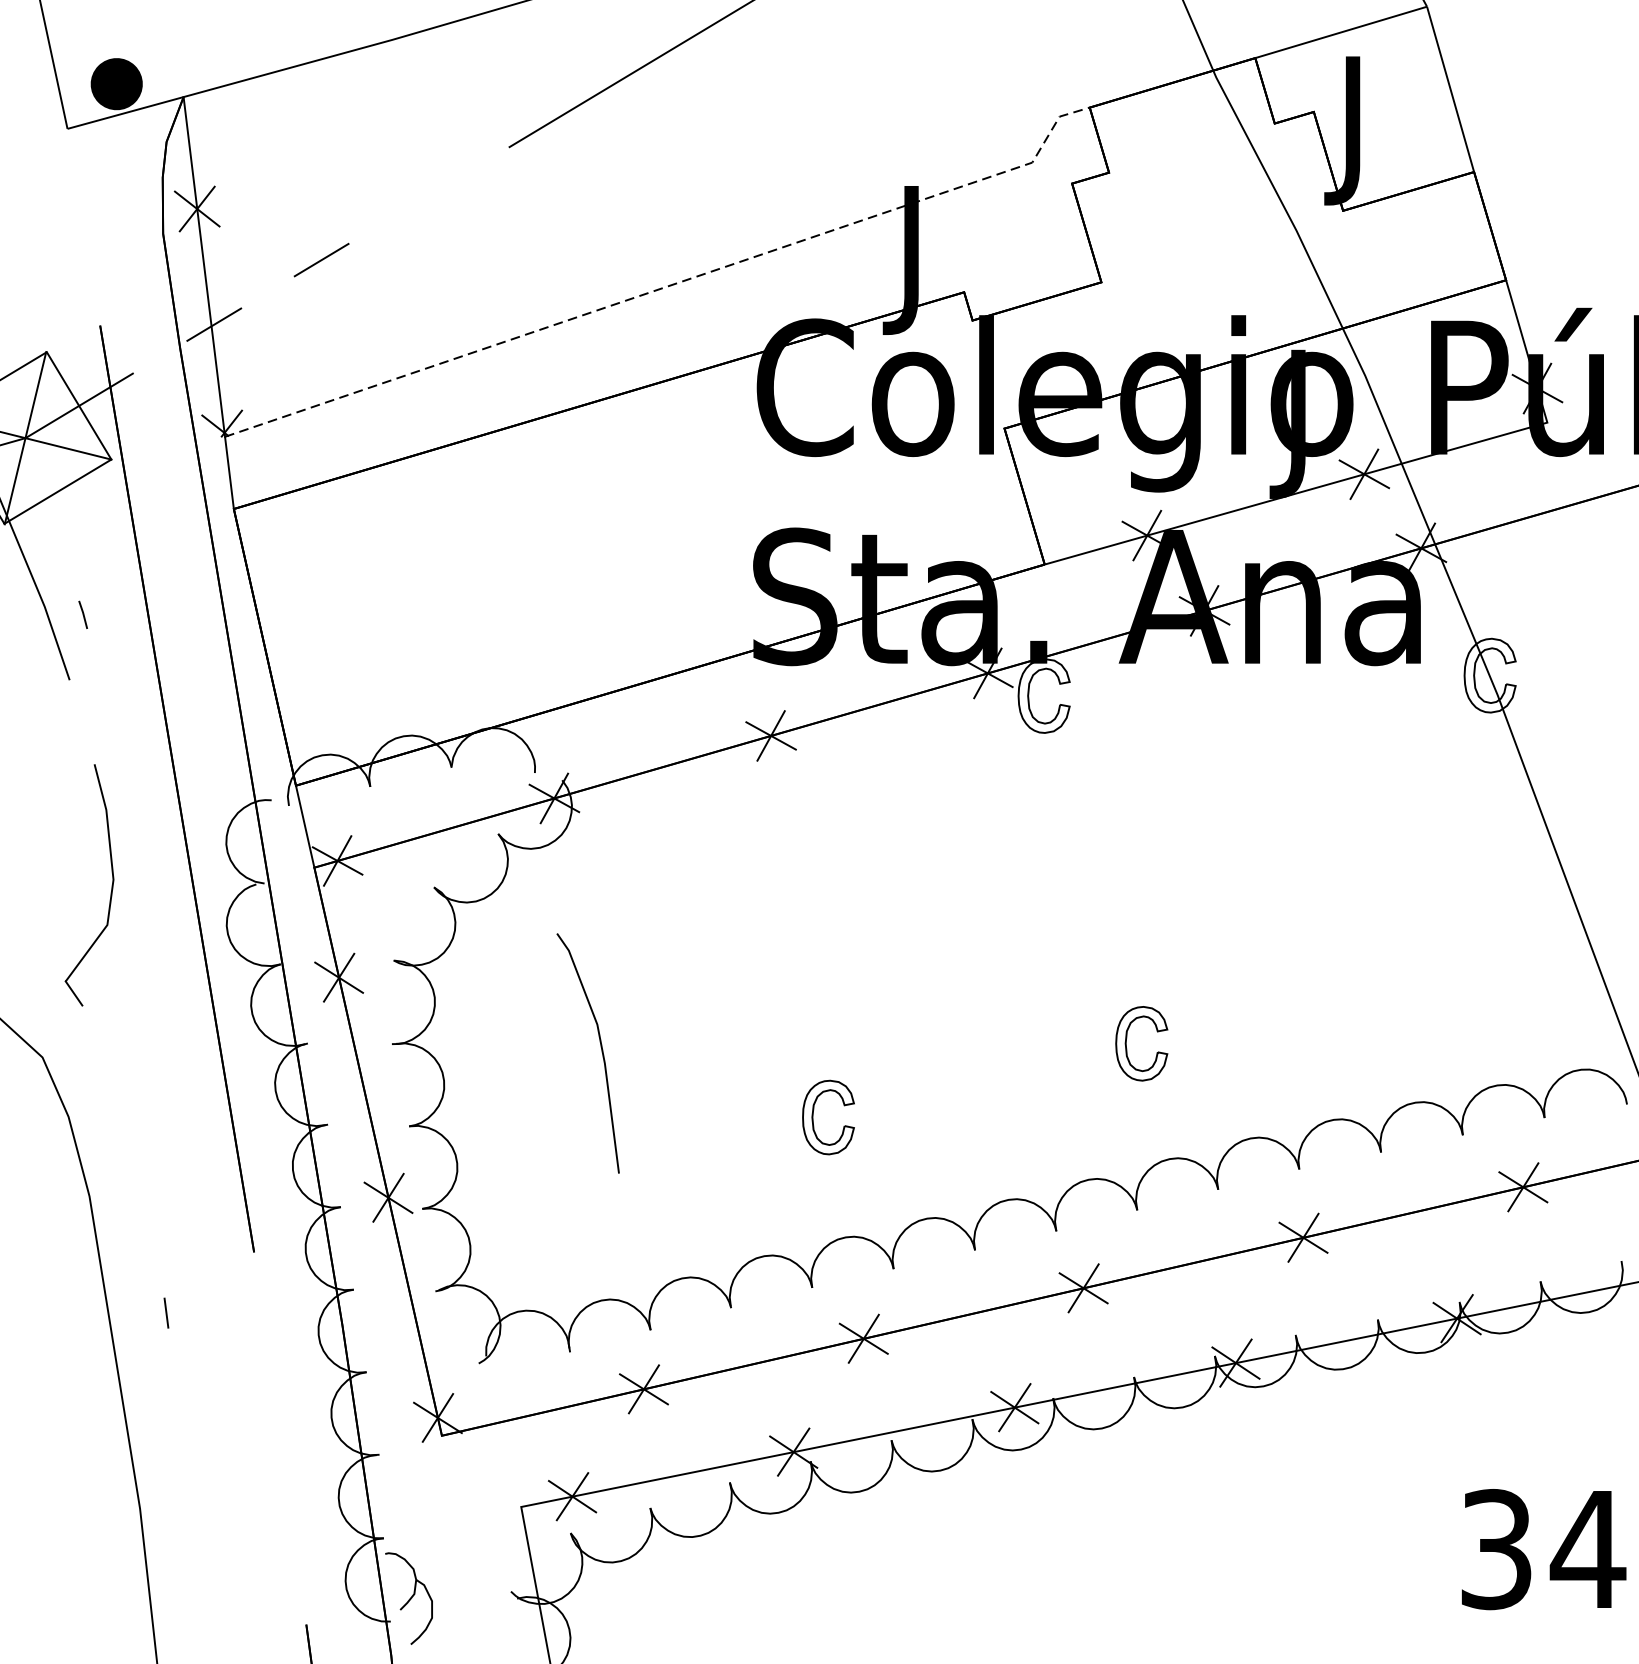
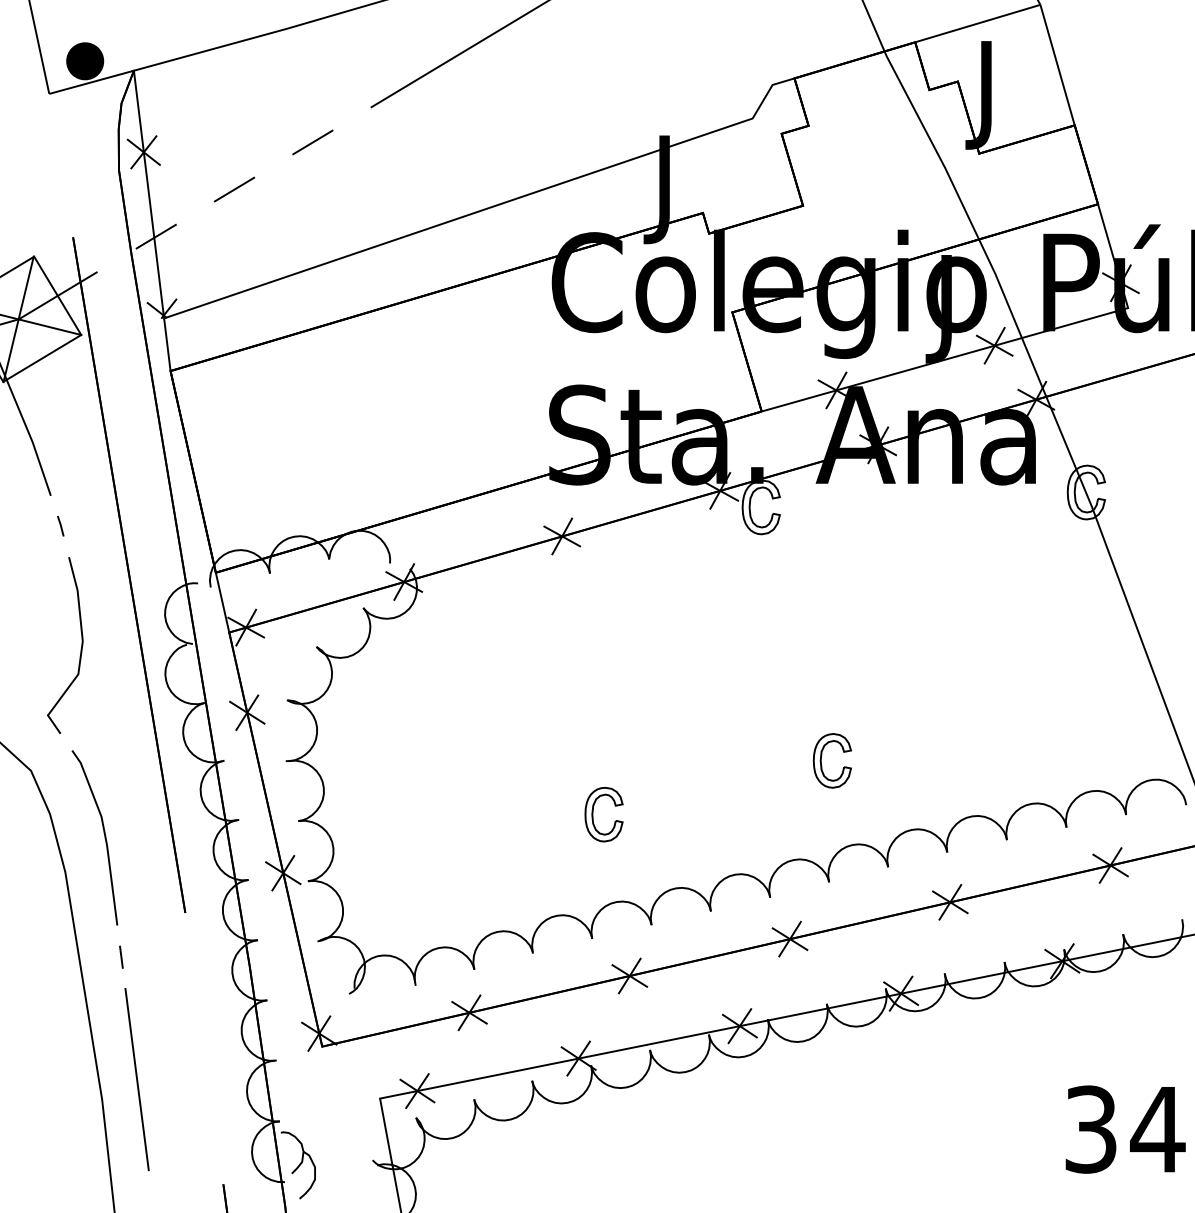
line: (428, 195) -> (312, 142), added
line: (671, 284) -> (489, 207), dashed -> solid
line: (82, 615) -> (60, 526), moved
line: (600, 1047) -> (103, 833), moved
line: (187, 1480) -> (136, 1079), added

